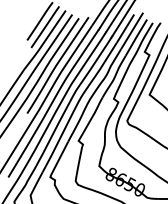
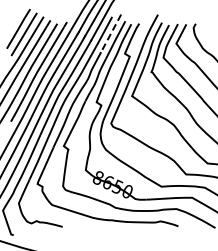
line: (131, 31) -> (110, 33), solid -> dashed

